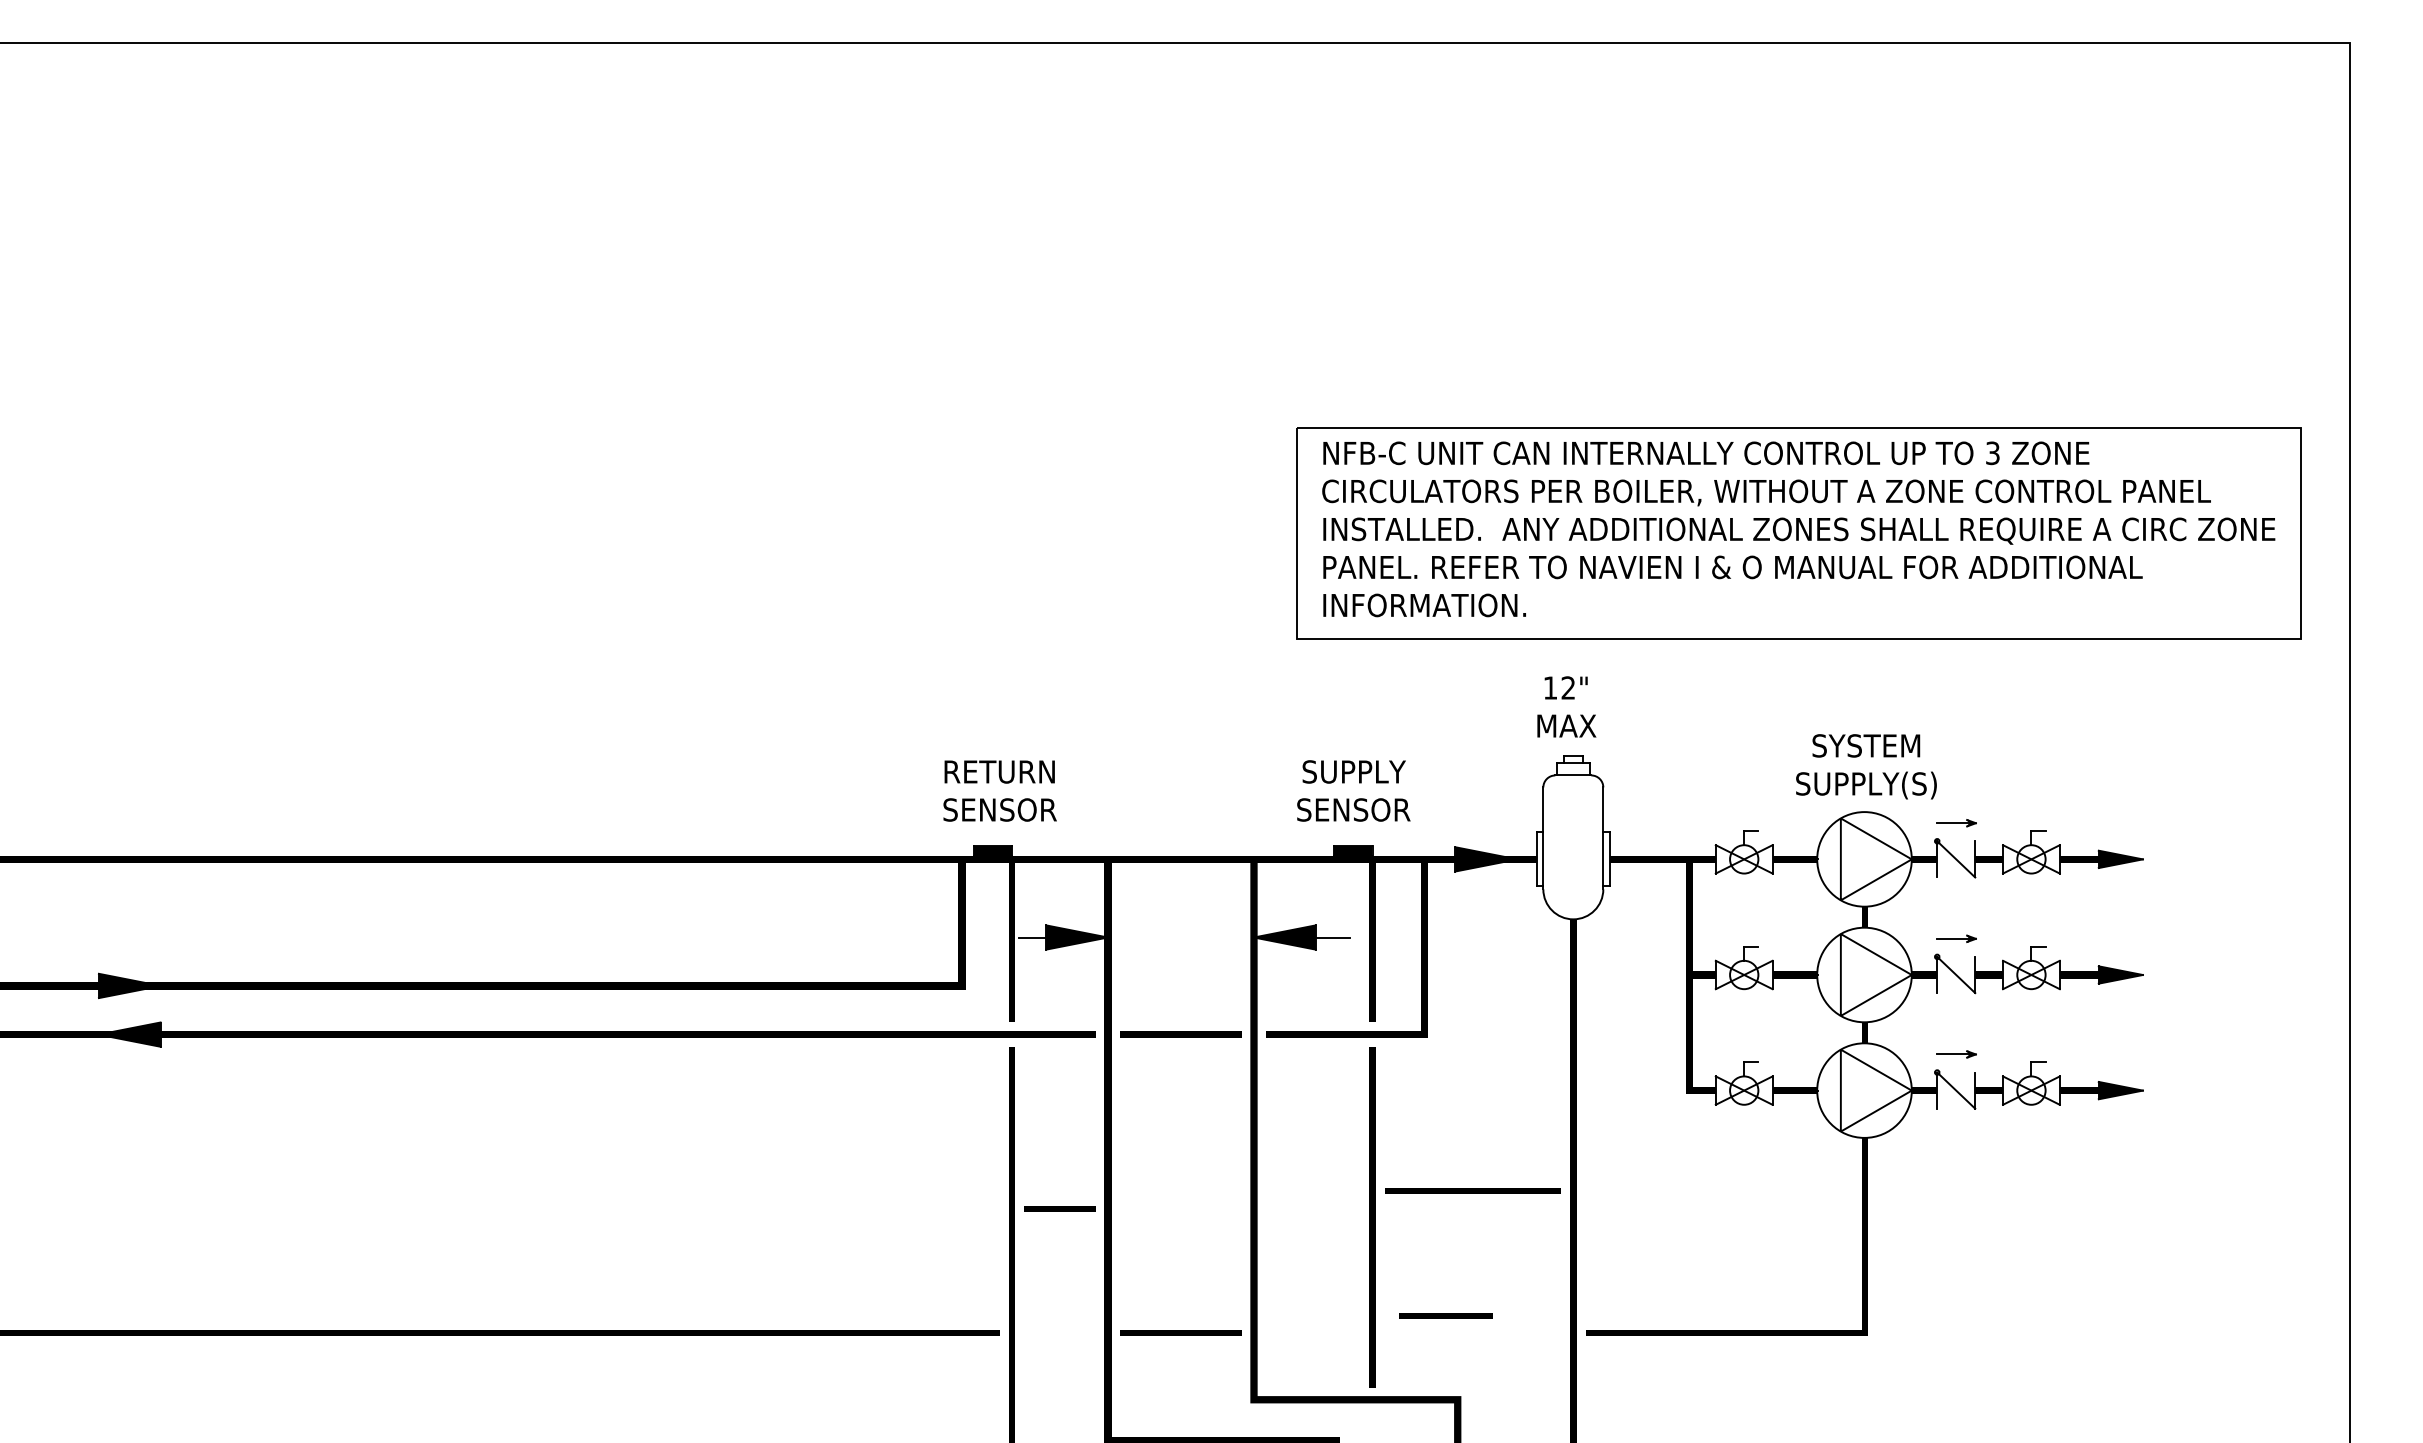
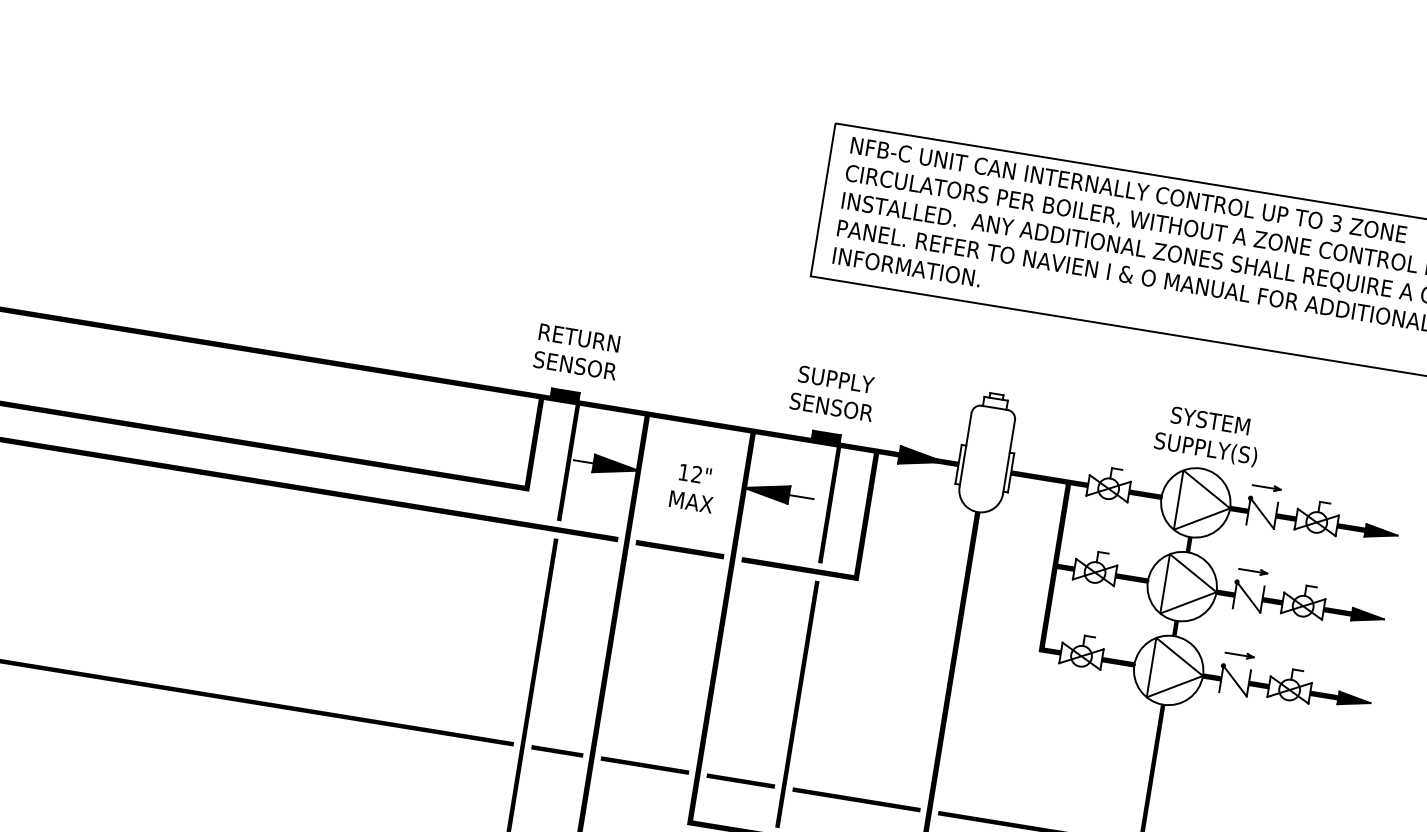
text: (1566, 706) -> (693, 487), moved
line: (1472, 1190) -> (856, 799), moved
line: (1059, 1208) -> (557, 751), moved
line: (1445, 1315) -> (740, 780), moved

